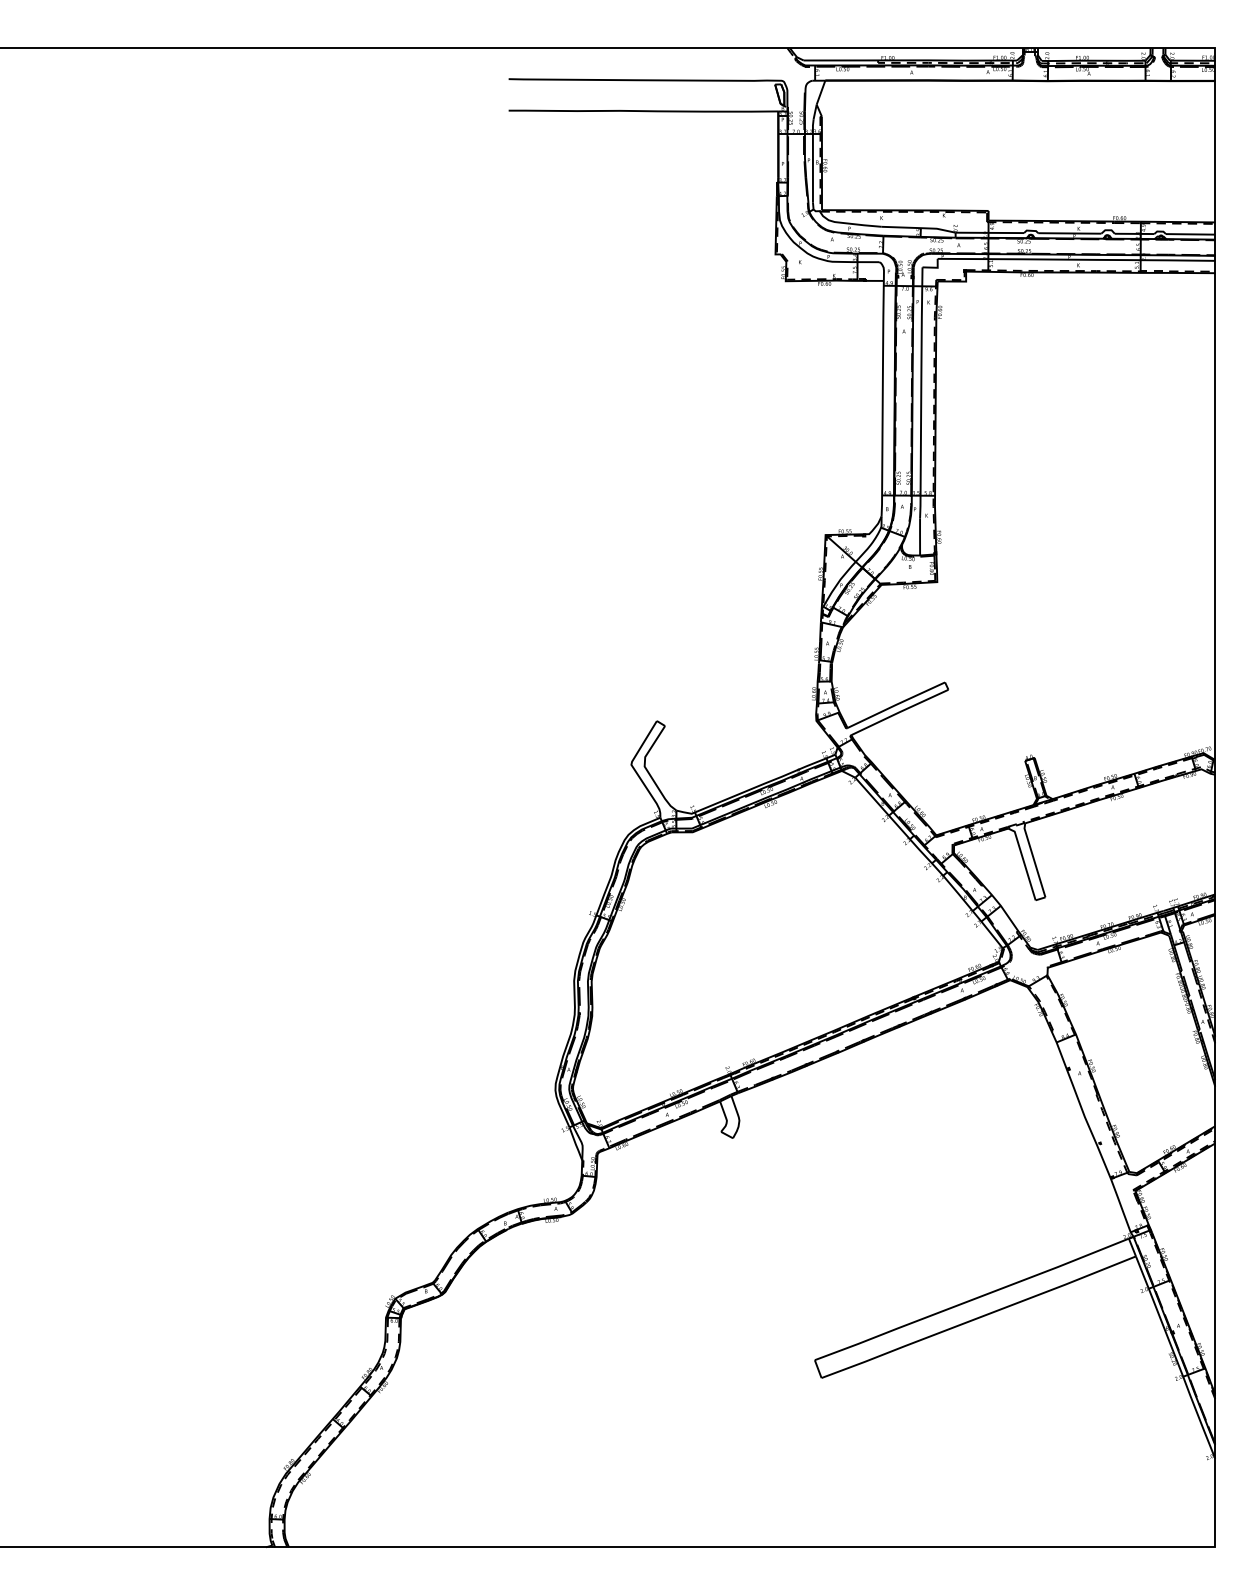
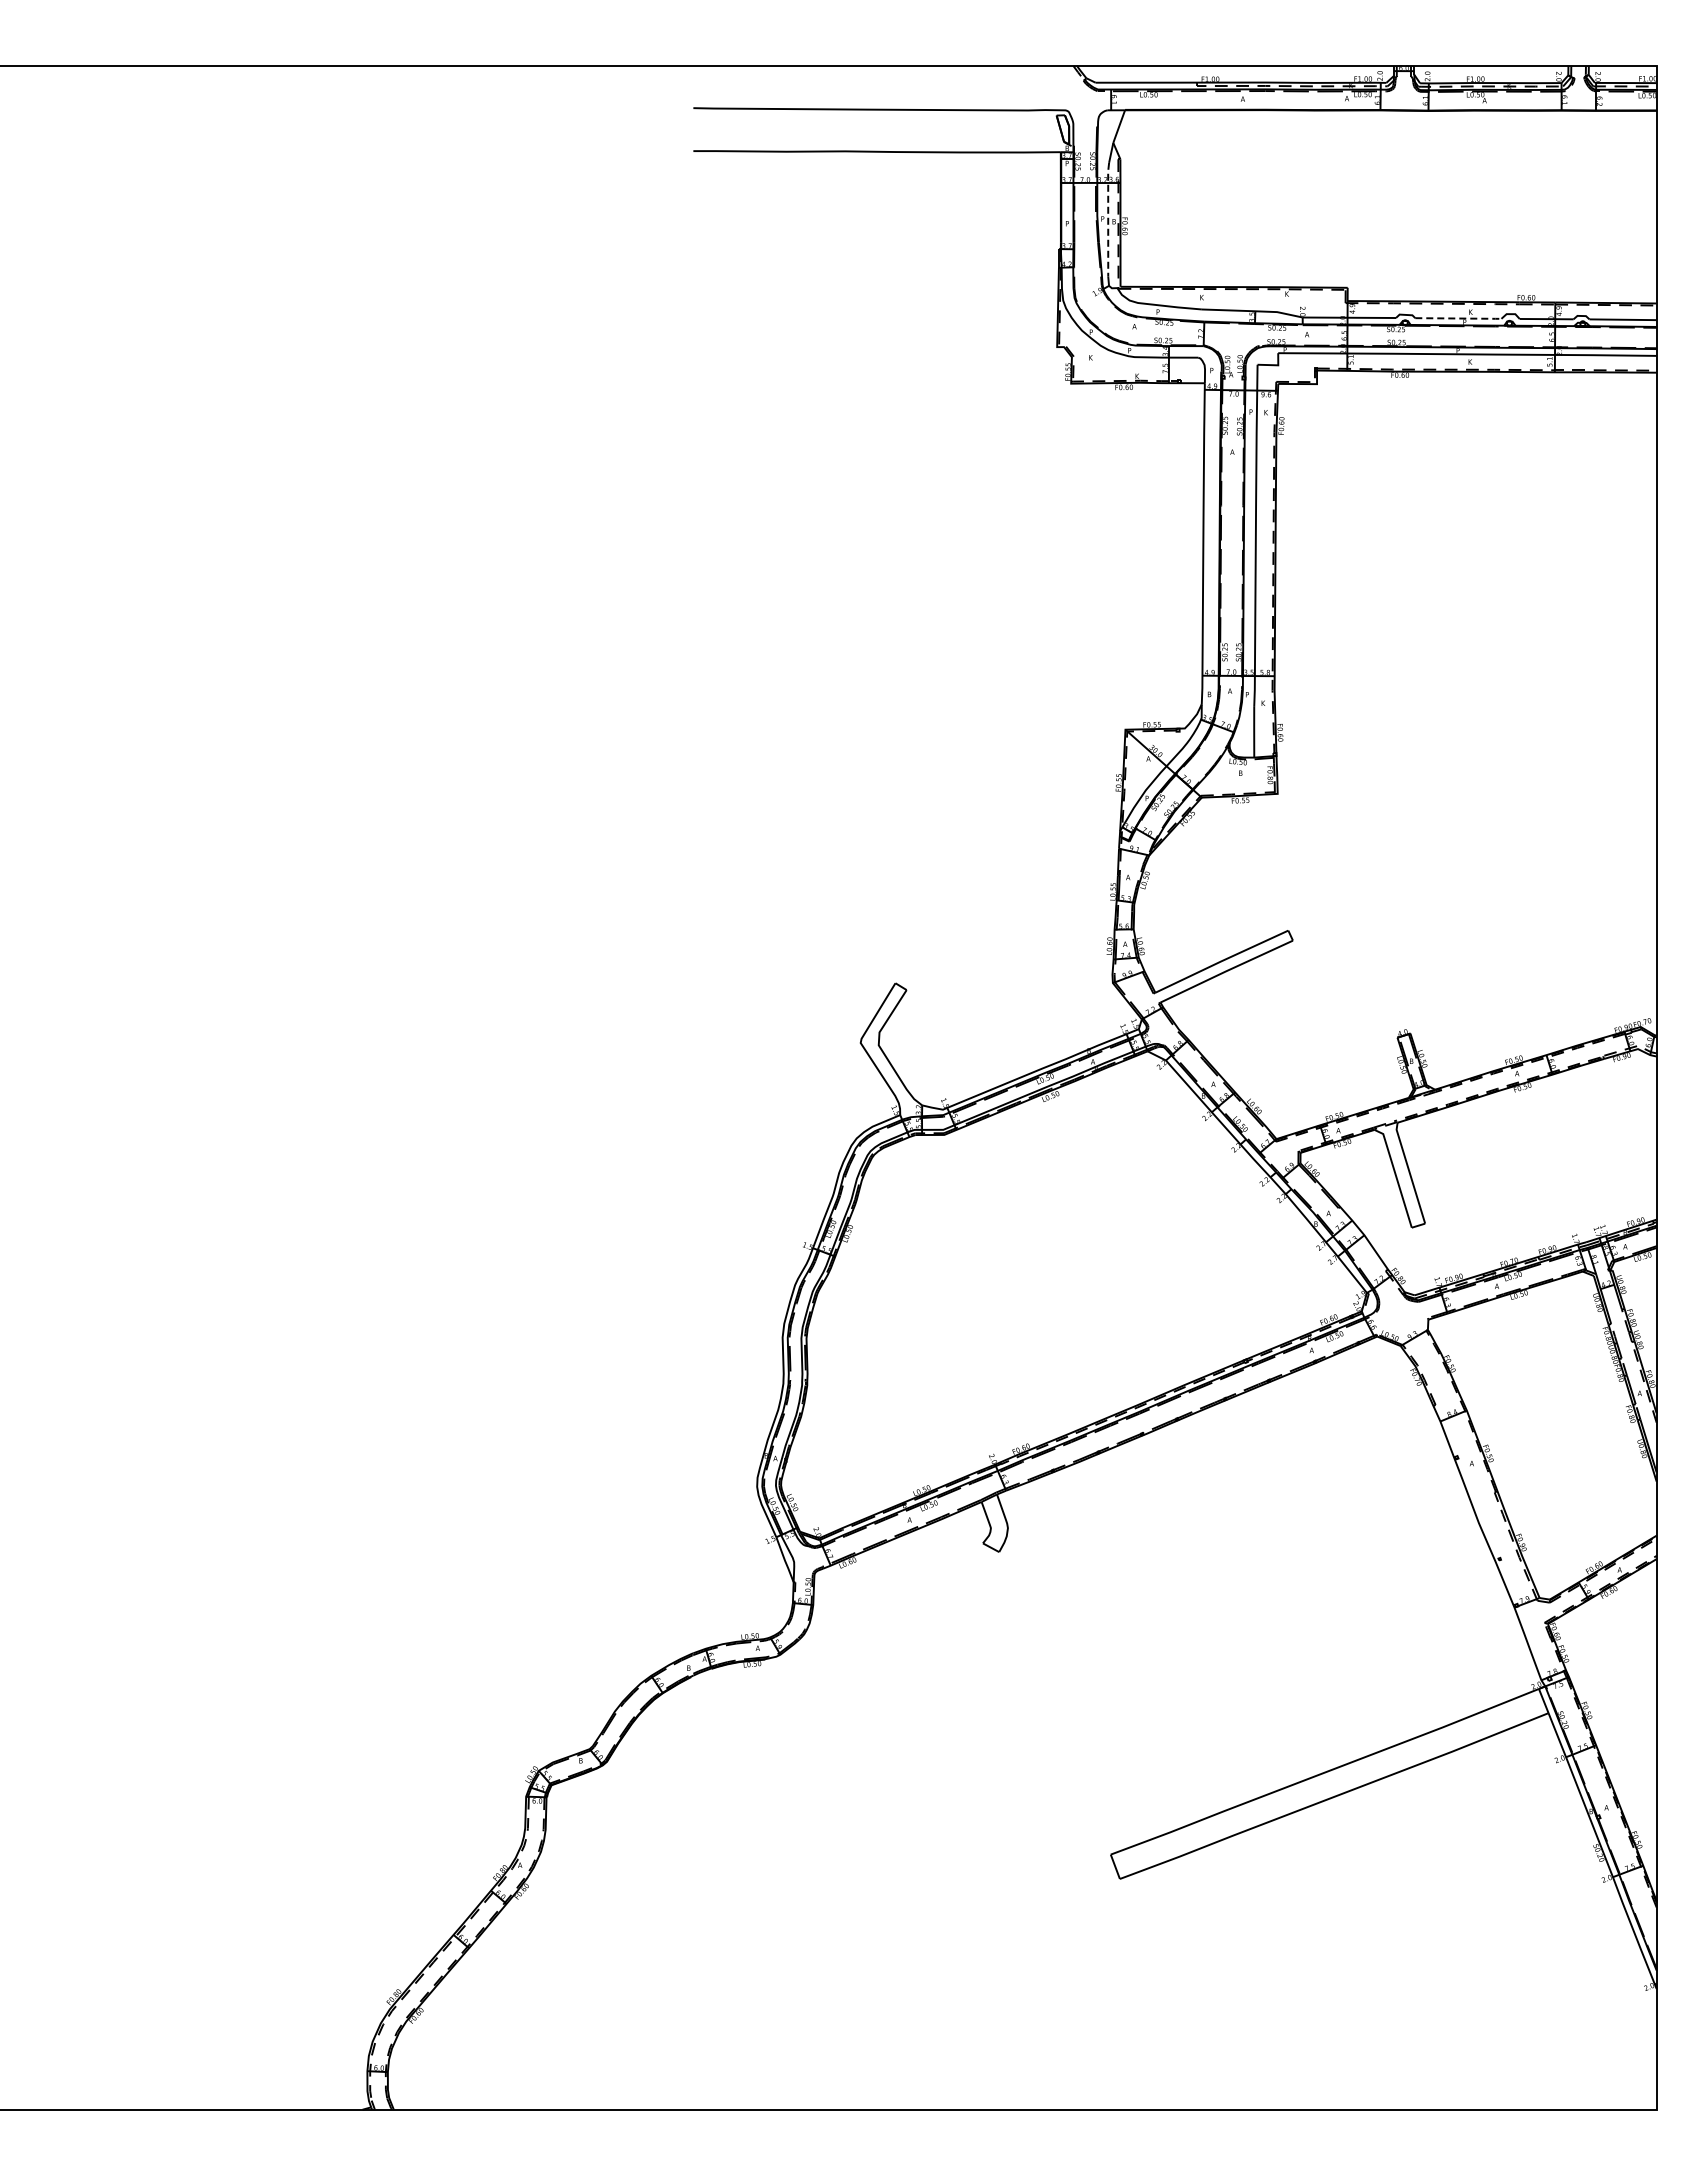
line: (813, 160) -> (1108, 218), solid -> dashed
line: (1070, 233) -> (1459, 318), solid -> dashed

